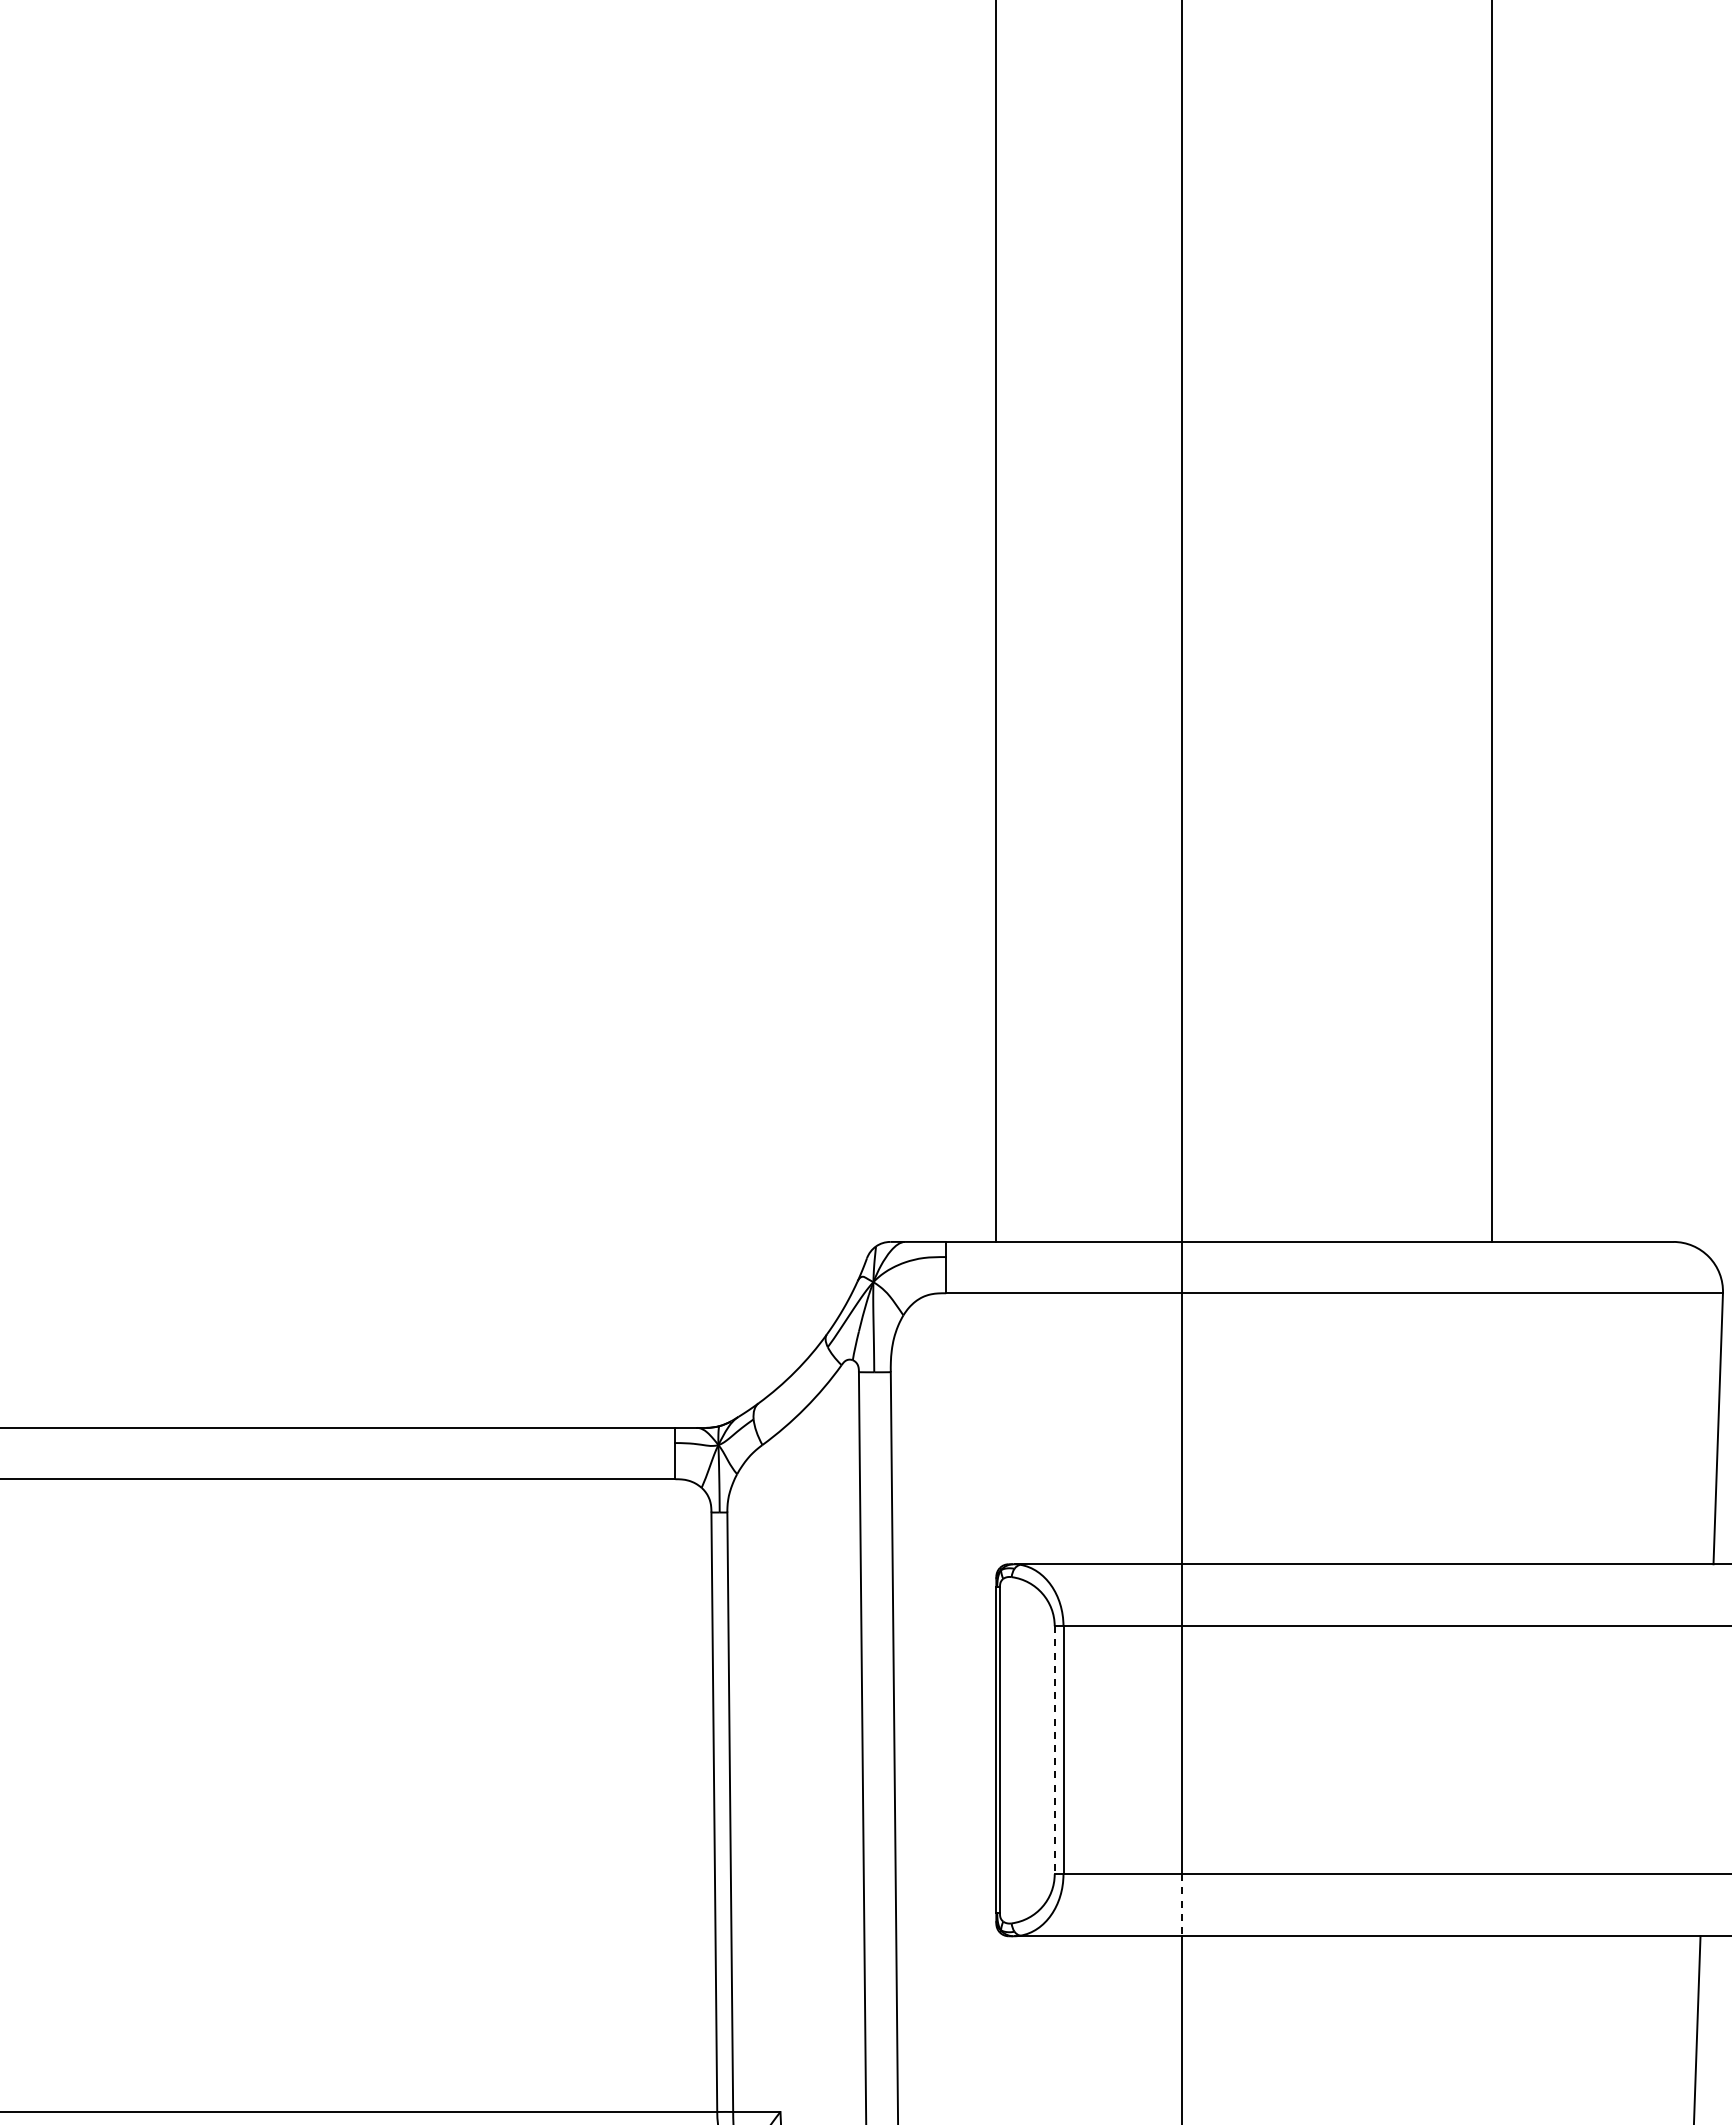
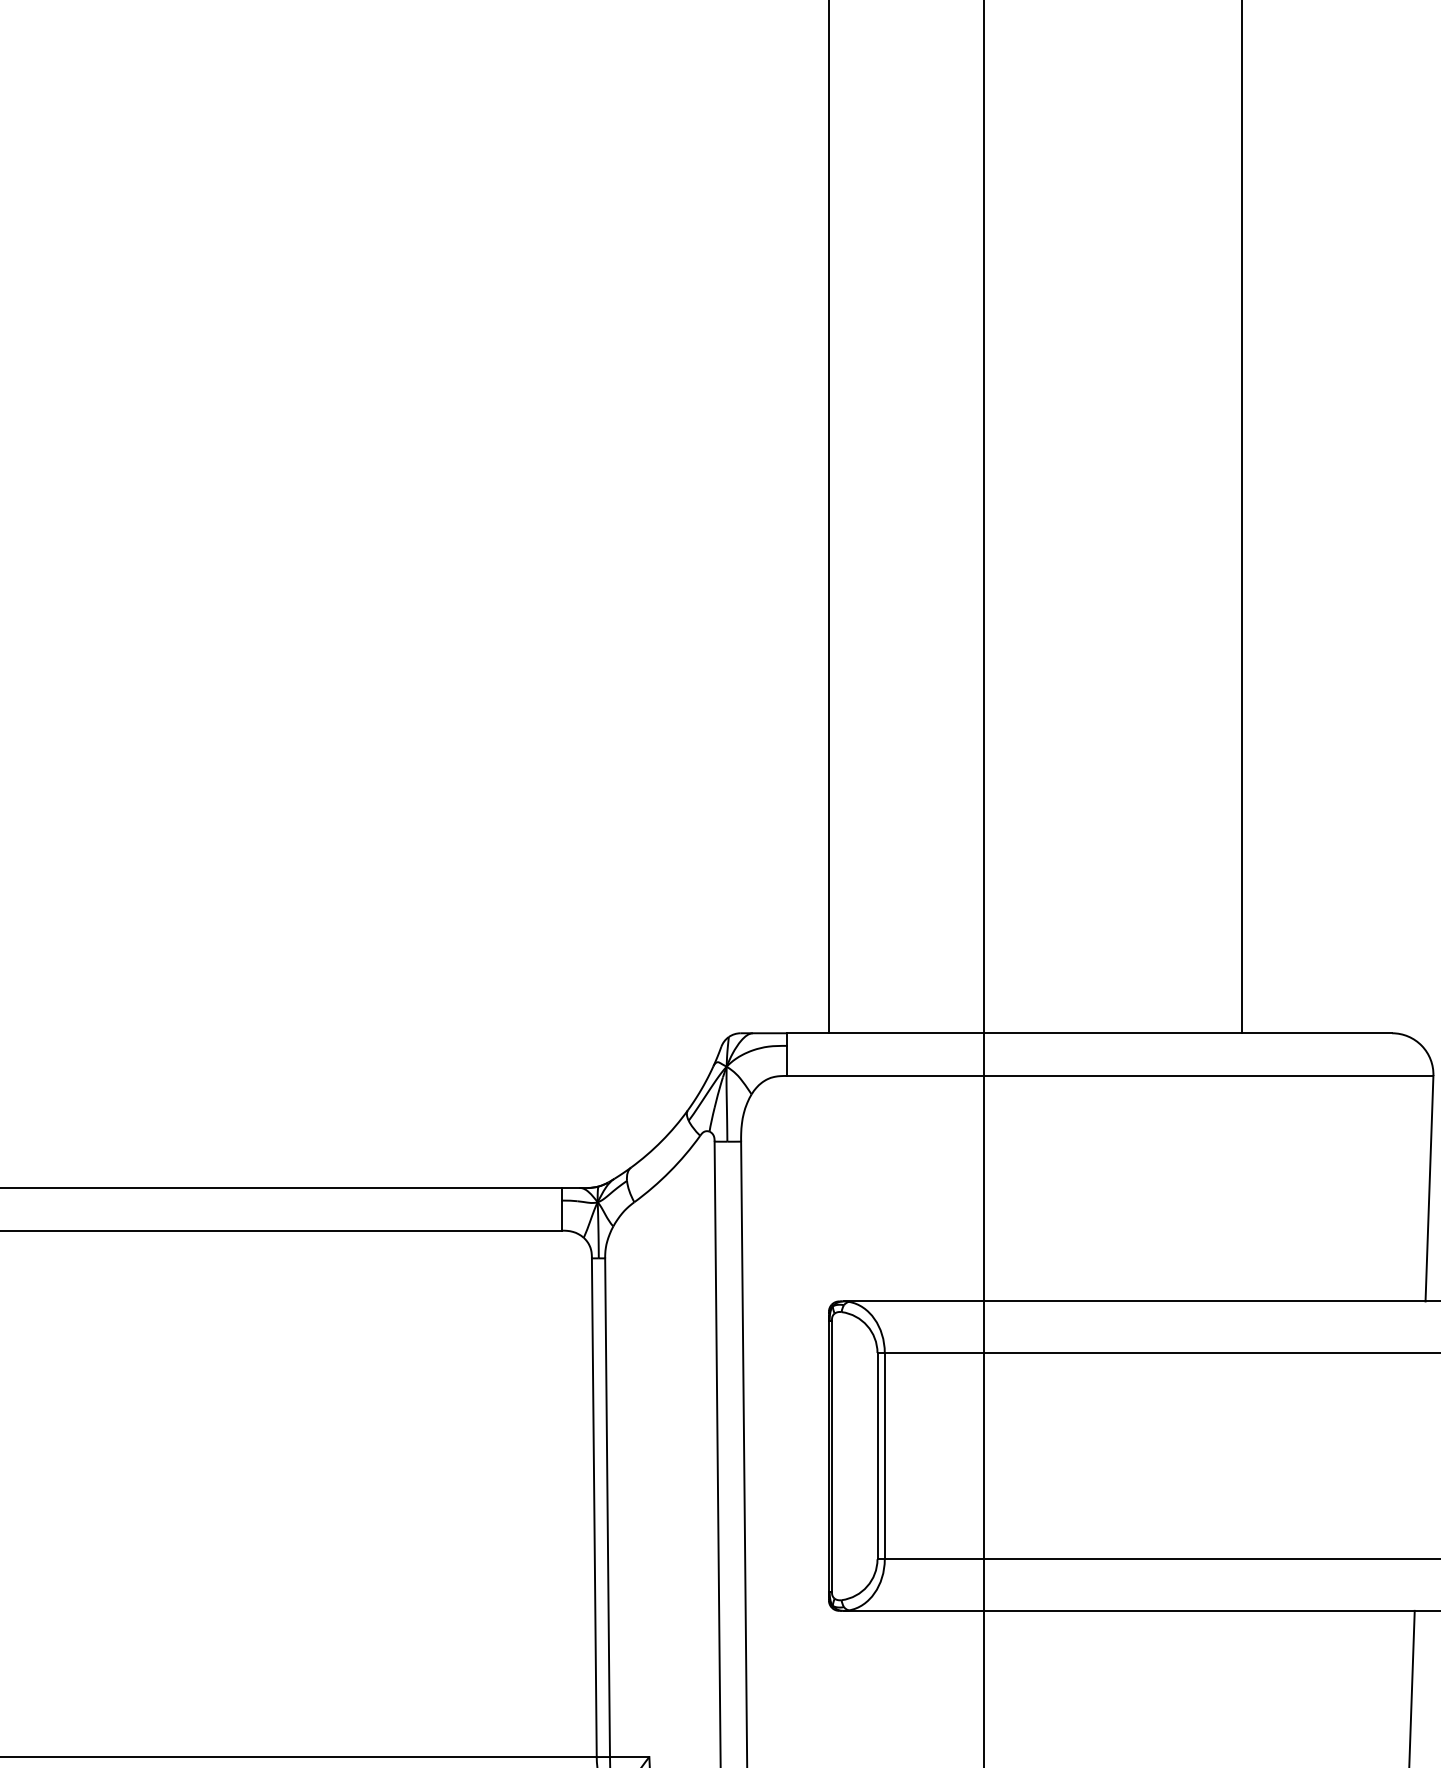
line: (1054, 1750) -> (877, 1456), dashed -> solid
line: (1182, 1905) -> (983, 1585), dashed -> solid

